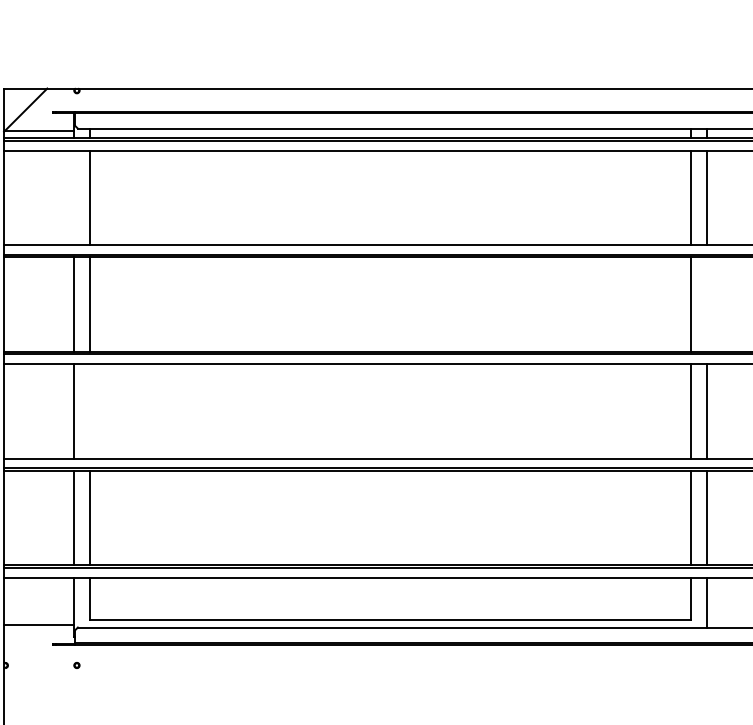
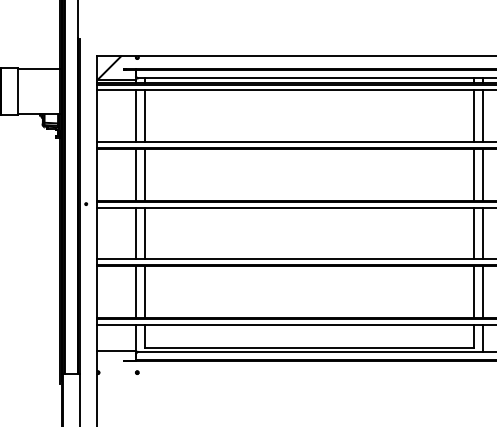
line: (73, 198) -> (135, 116), added
line: (706, 303) -> (482, 174), added
line: (90, 411) -> (144, 233), added

